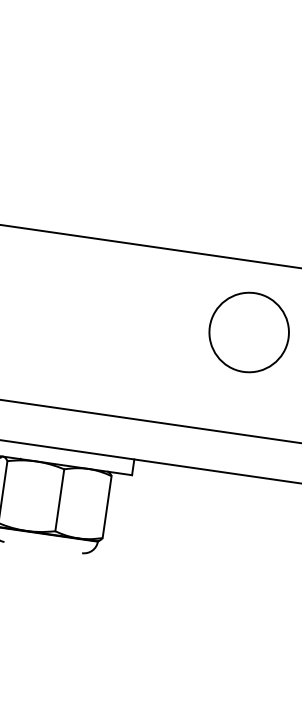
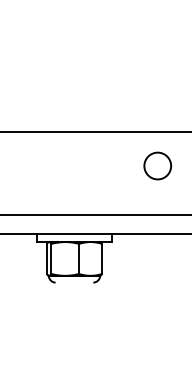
circle: (248, 331) -> (157, 165), size x0.7

